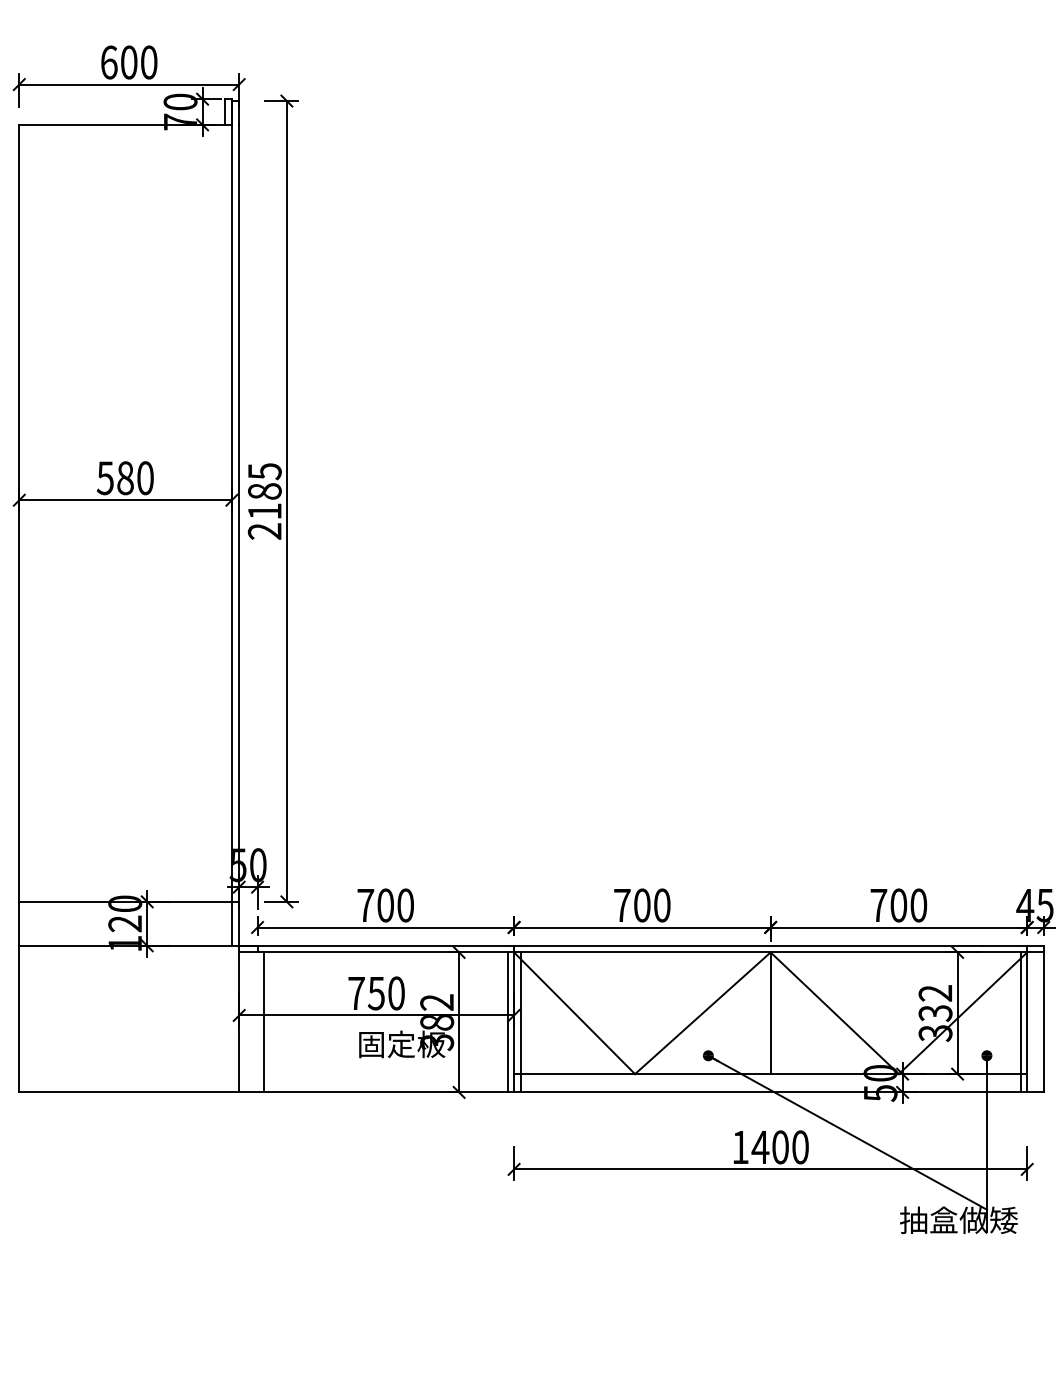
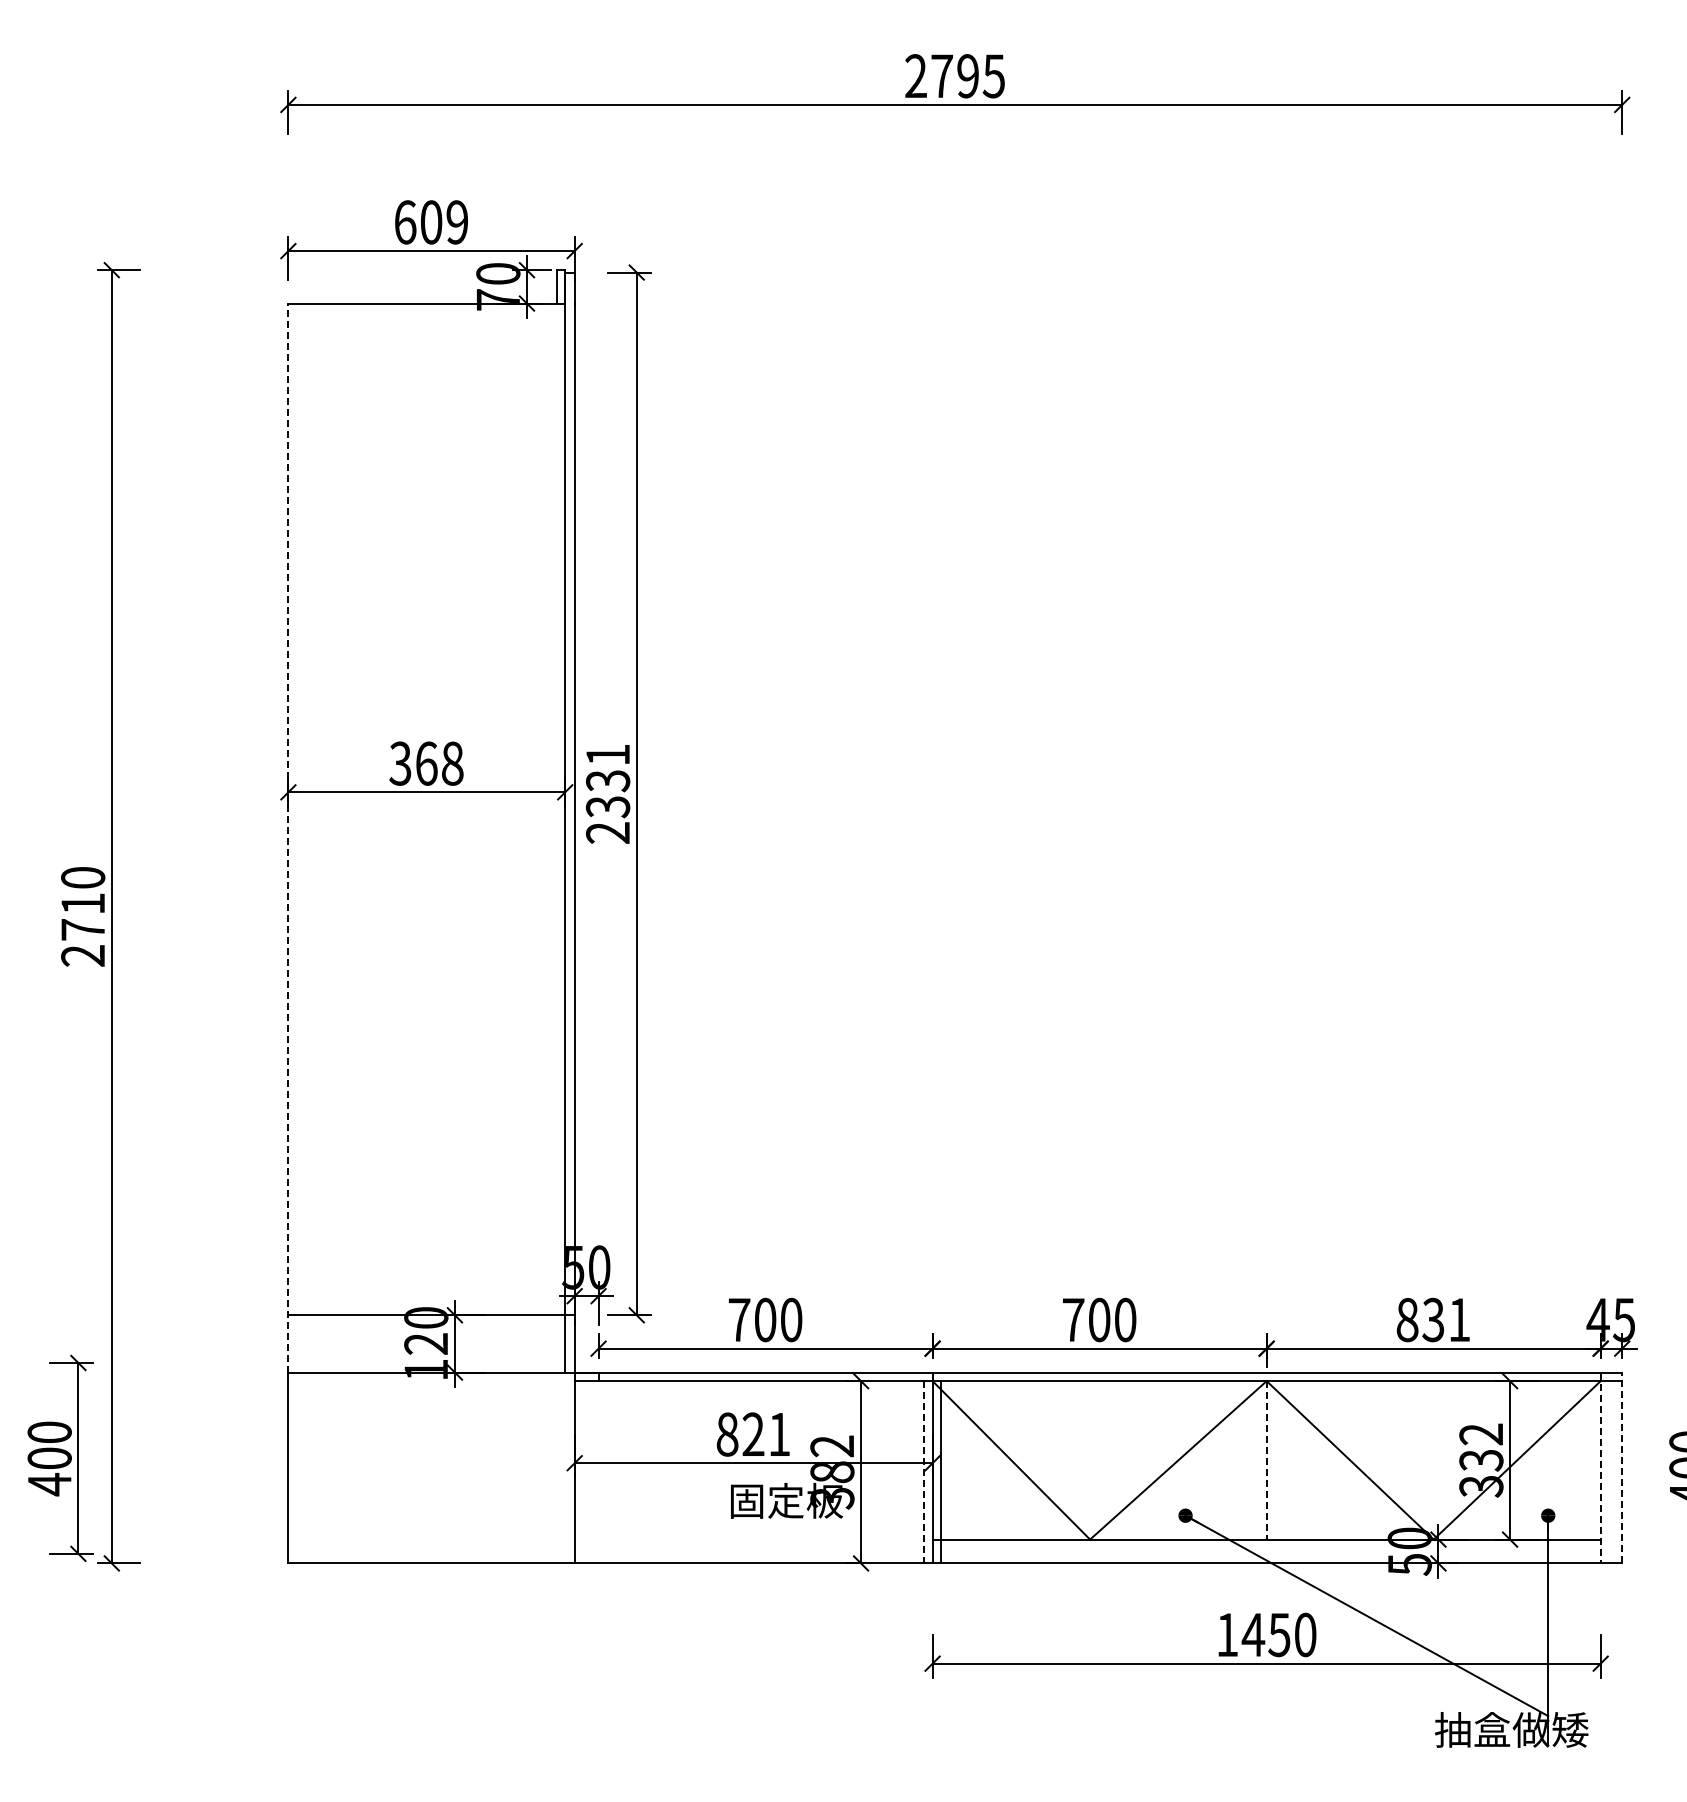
text: (149, 62) -> (457, 222), 600 -> 609
text: (125, 478) -> (426, 763), 580 -> 368
text: (265, 491) -> (608, 781), 2185 -> 2331
line: (19, 534) -> (288, 837), solid -> dashed
text: (898, 905) -> (1433, 1319), 700 -> 831
text: (376, 993) -> (753, 1434), 750 -> 821
line: (770, 1013) -> (1266, 1460), solid -> dashed
line: (1043, 1018) -> (1622, 1467), solid -> dashed
line: (1027, 1019) -> (1600, 1468), solid -> dashed
line: (264, 1022) -> (607, 1472), removed
line: (507, 1022) -> (924, 1472), solid -> dashed
line: (1020, 1022) -> (1592, 1472), removed
text: (780, 1147) -> (1279, 1634), 1400 -> 1450

